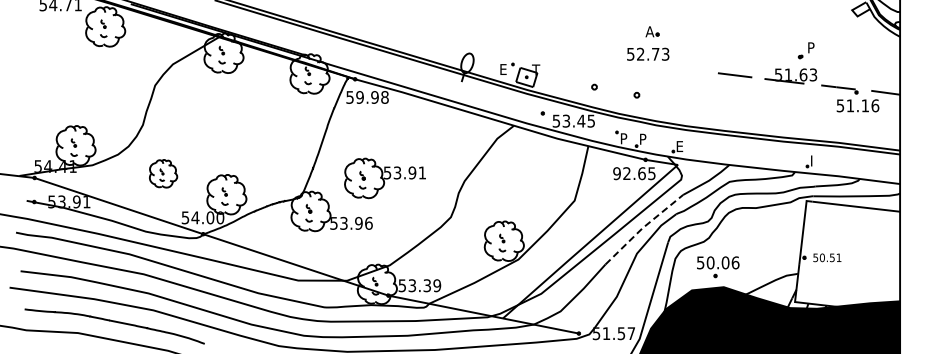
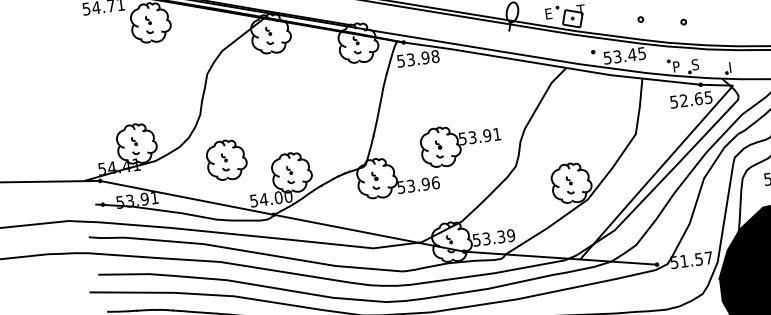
text: (359, 97) -> (410, 59), 59.98 -> 53.98
text: (642, 138) -> (694, 64), P -> S
text: (680, 146) -> (733, 67), E -> I
part: (163, 173) -> (226, 160), size x1.43
text: (616, 173) -> (673, 101), 92.65 -> 52.65
part: (384, 178) -> (460, 144), moved
line: (642, 228) -> (706, 152), dashed -> solid

